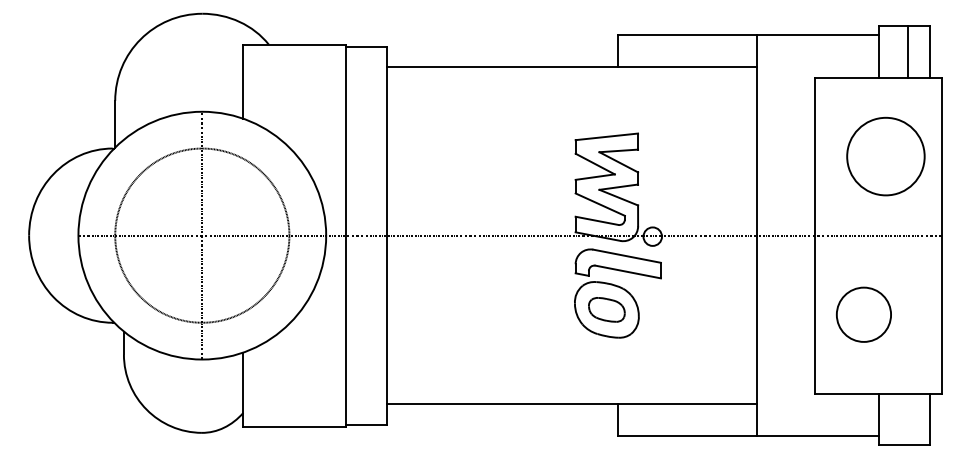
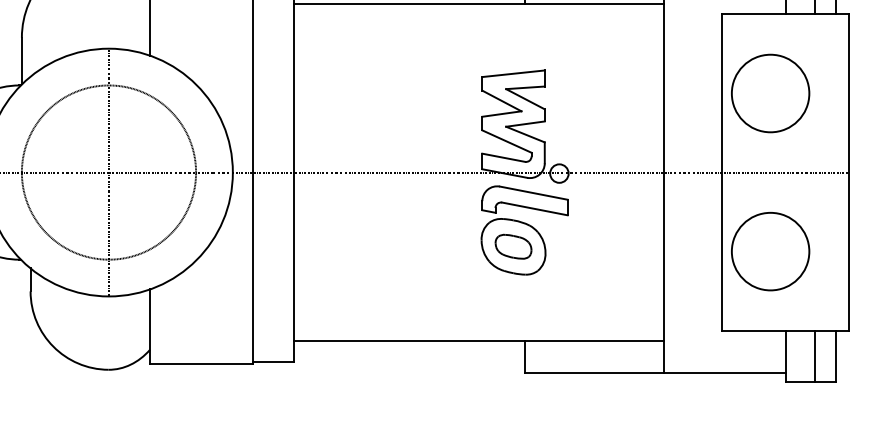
part: (885, 156) -> (770, 93), moved
part: (863, 314) -> (770, 251), size x1.43
line: (908, 419) -> (815, 356), added

